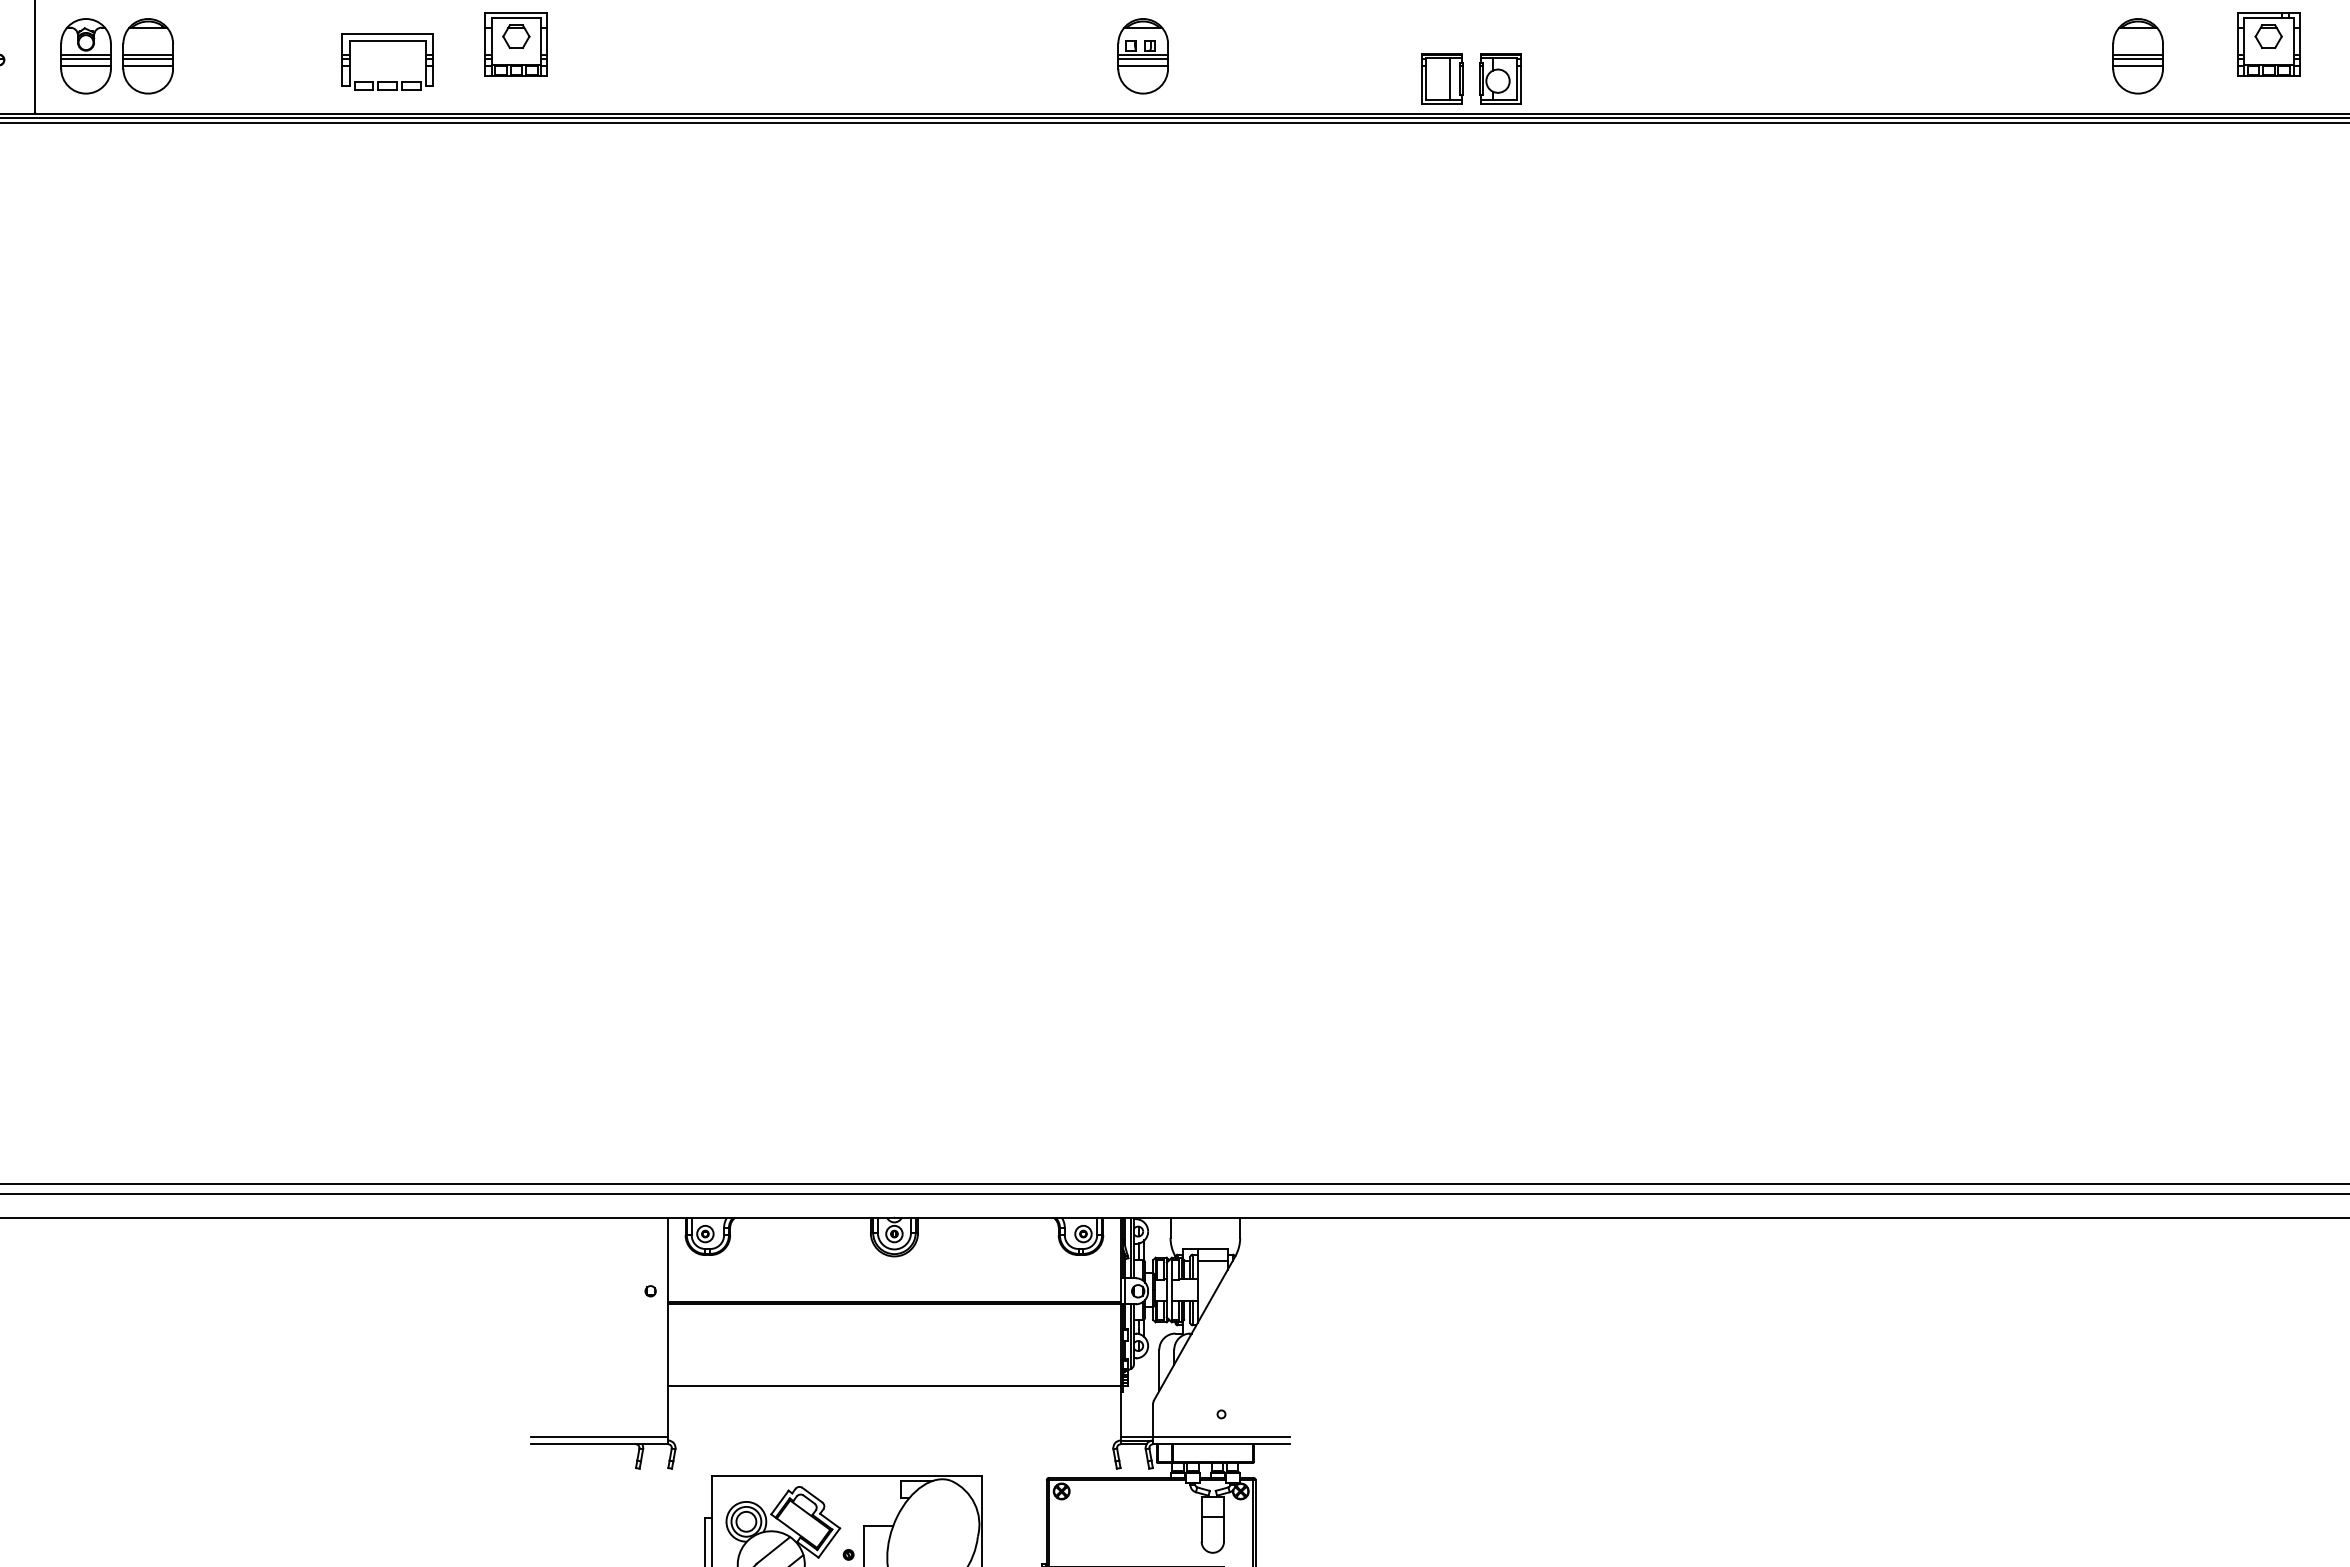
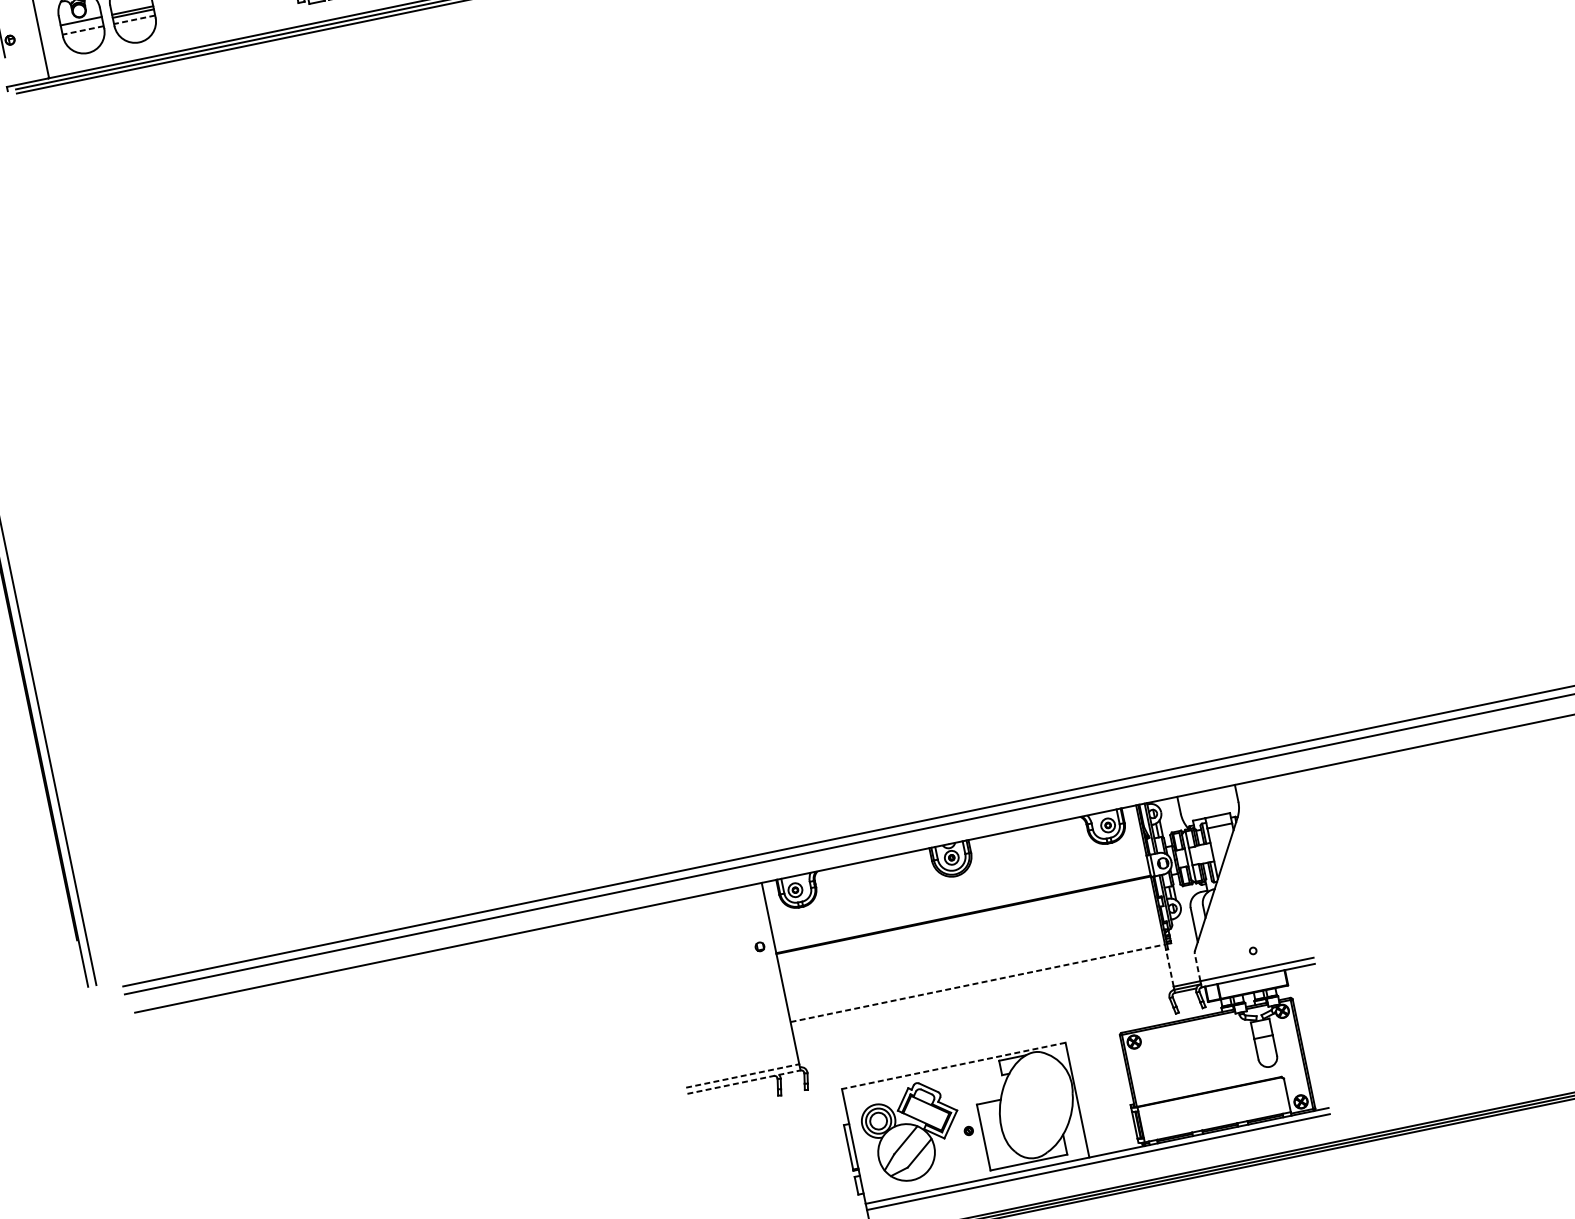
line: (85, 58) -> (81, 24), removed
line: (86, 66) -> (83, 30), solid -> dashed
line: (148, 66) -> (134, 19), solid -> dashed
line: (894, 1385) -> (977, 983), solid -> dashed
line: (1120, 1413) -> (1169, 967), solid -> dashed
line: (1153, 1419) -> (1197, 966), solid -> dashed
line: (600, 1436) -> (743, 1075), solid -> dashed
line: (600, 1444) -> (744, 1082), solid -> dashed
line: (846, 1475) -> (953, 1065), solid -> dashed

